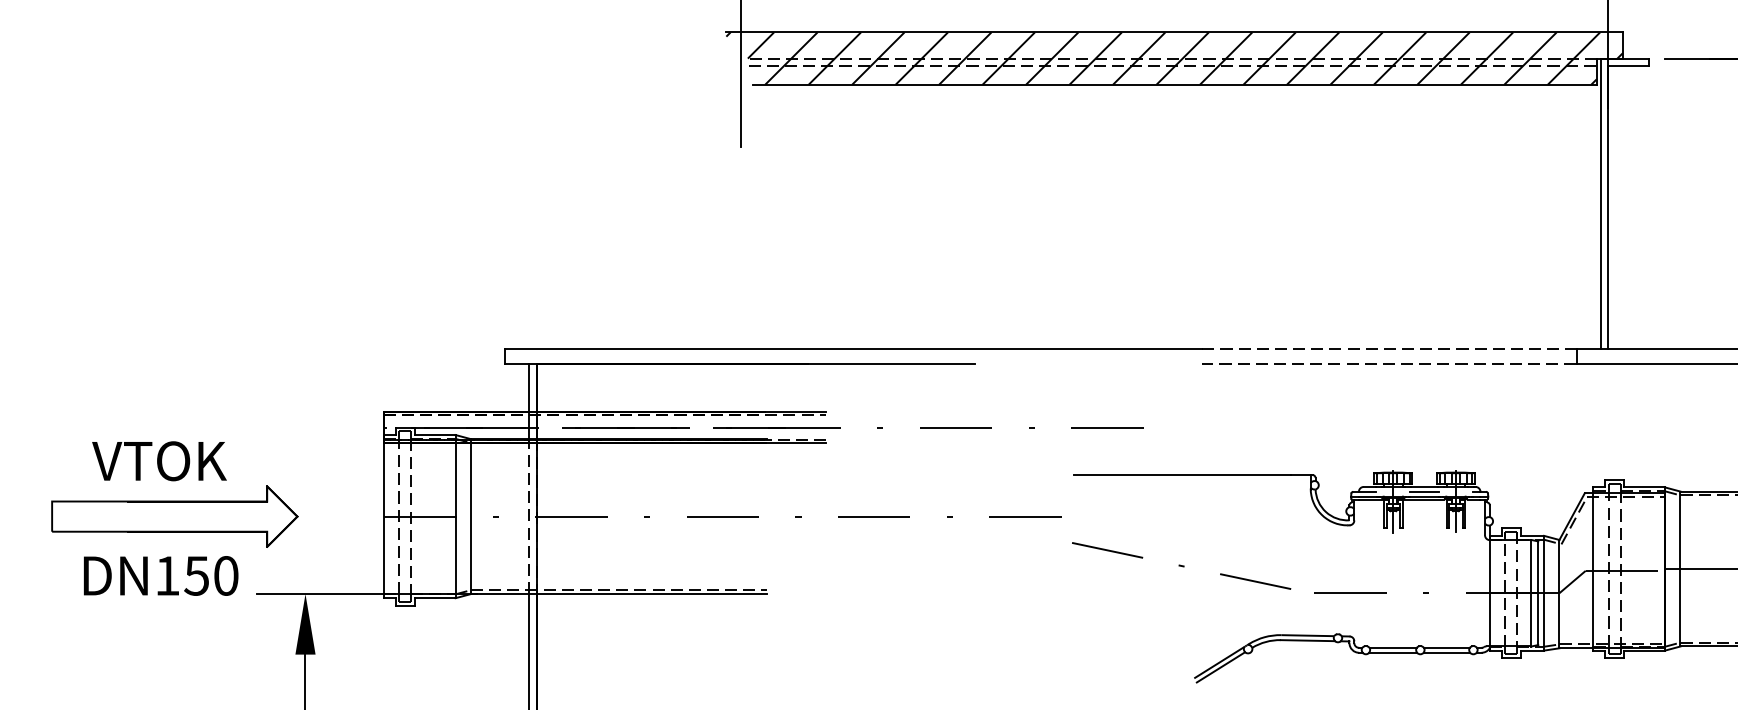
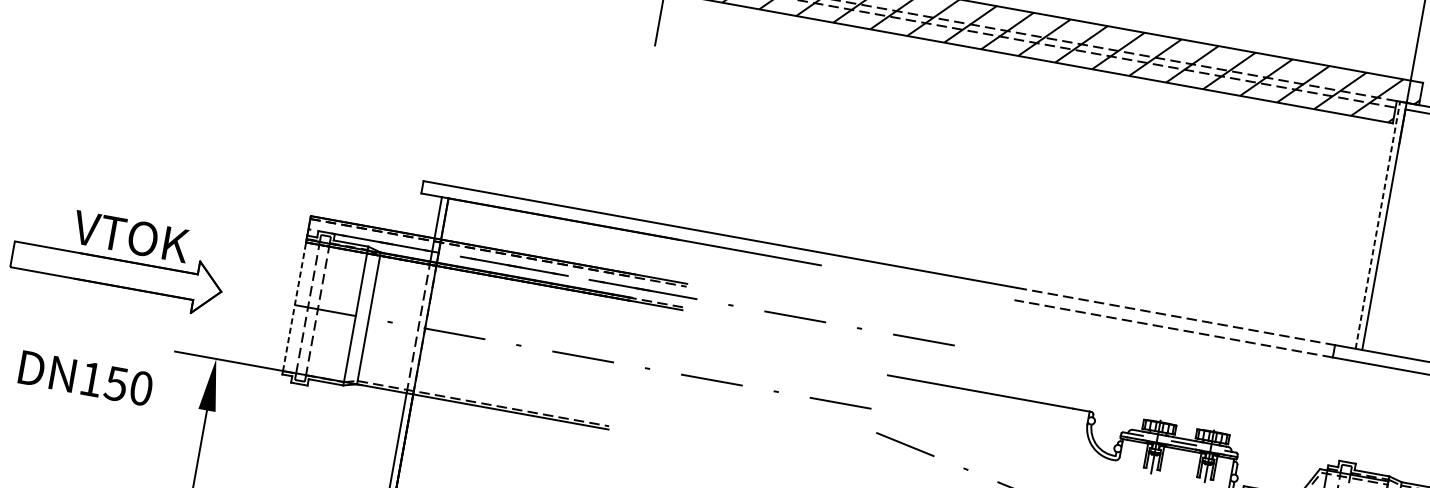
line: (1600, 203) -> (1377, 224), solid -> dashed
text: (159, 461) -> (131, 236), moved
line: (383, 516) -> (294, 304), solid -> dashed
text: (161, 575) -> (86, 378), moved

